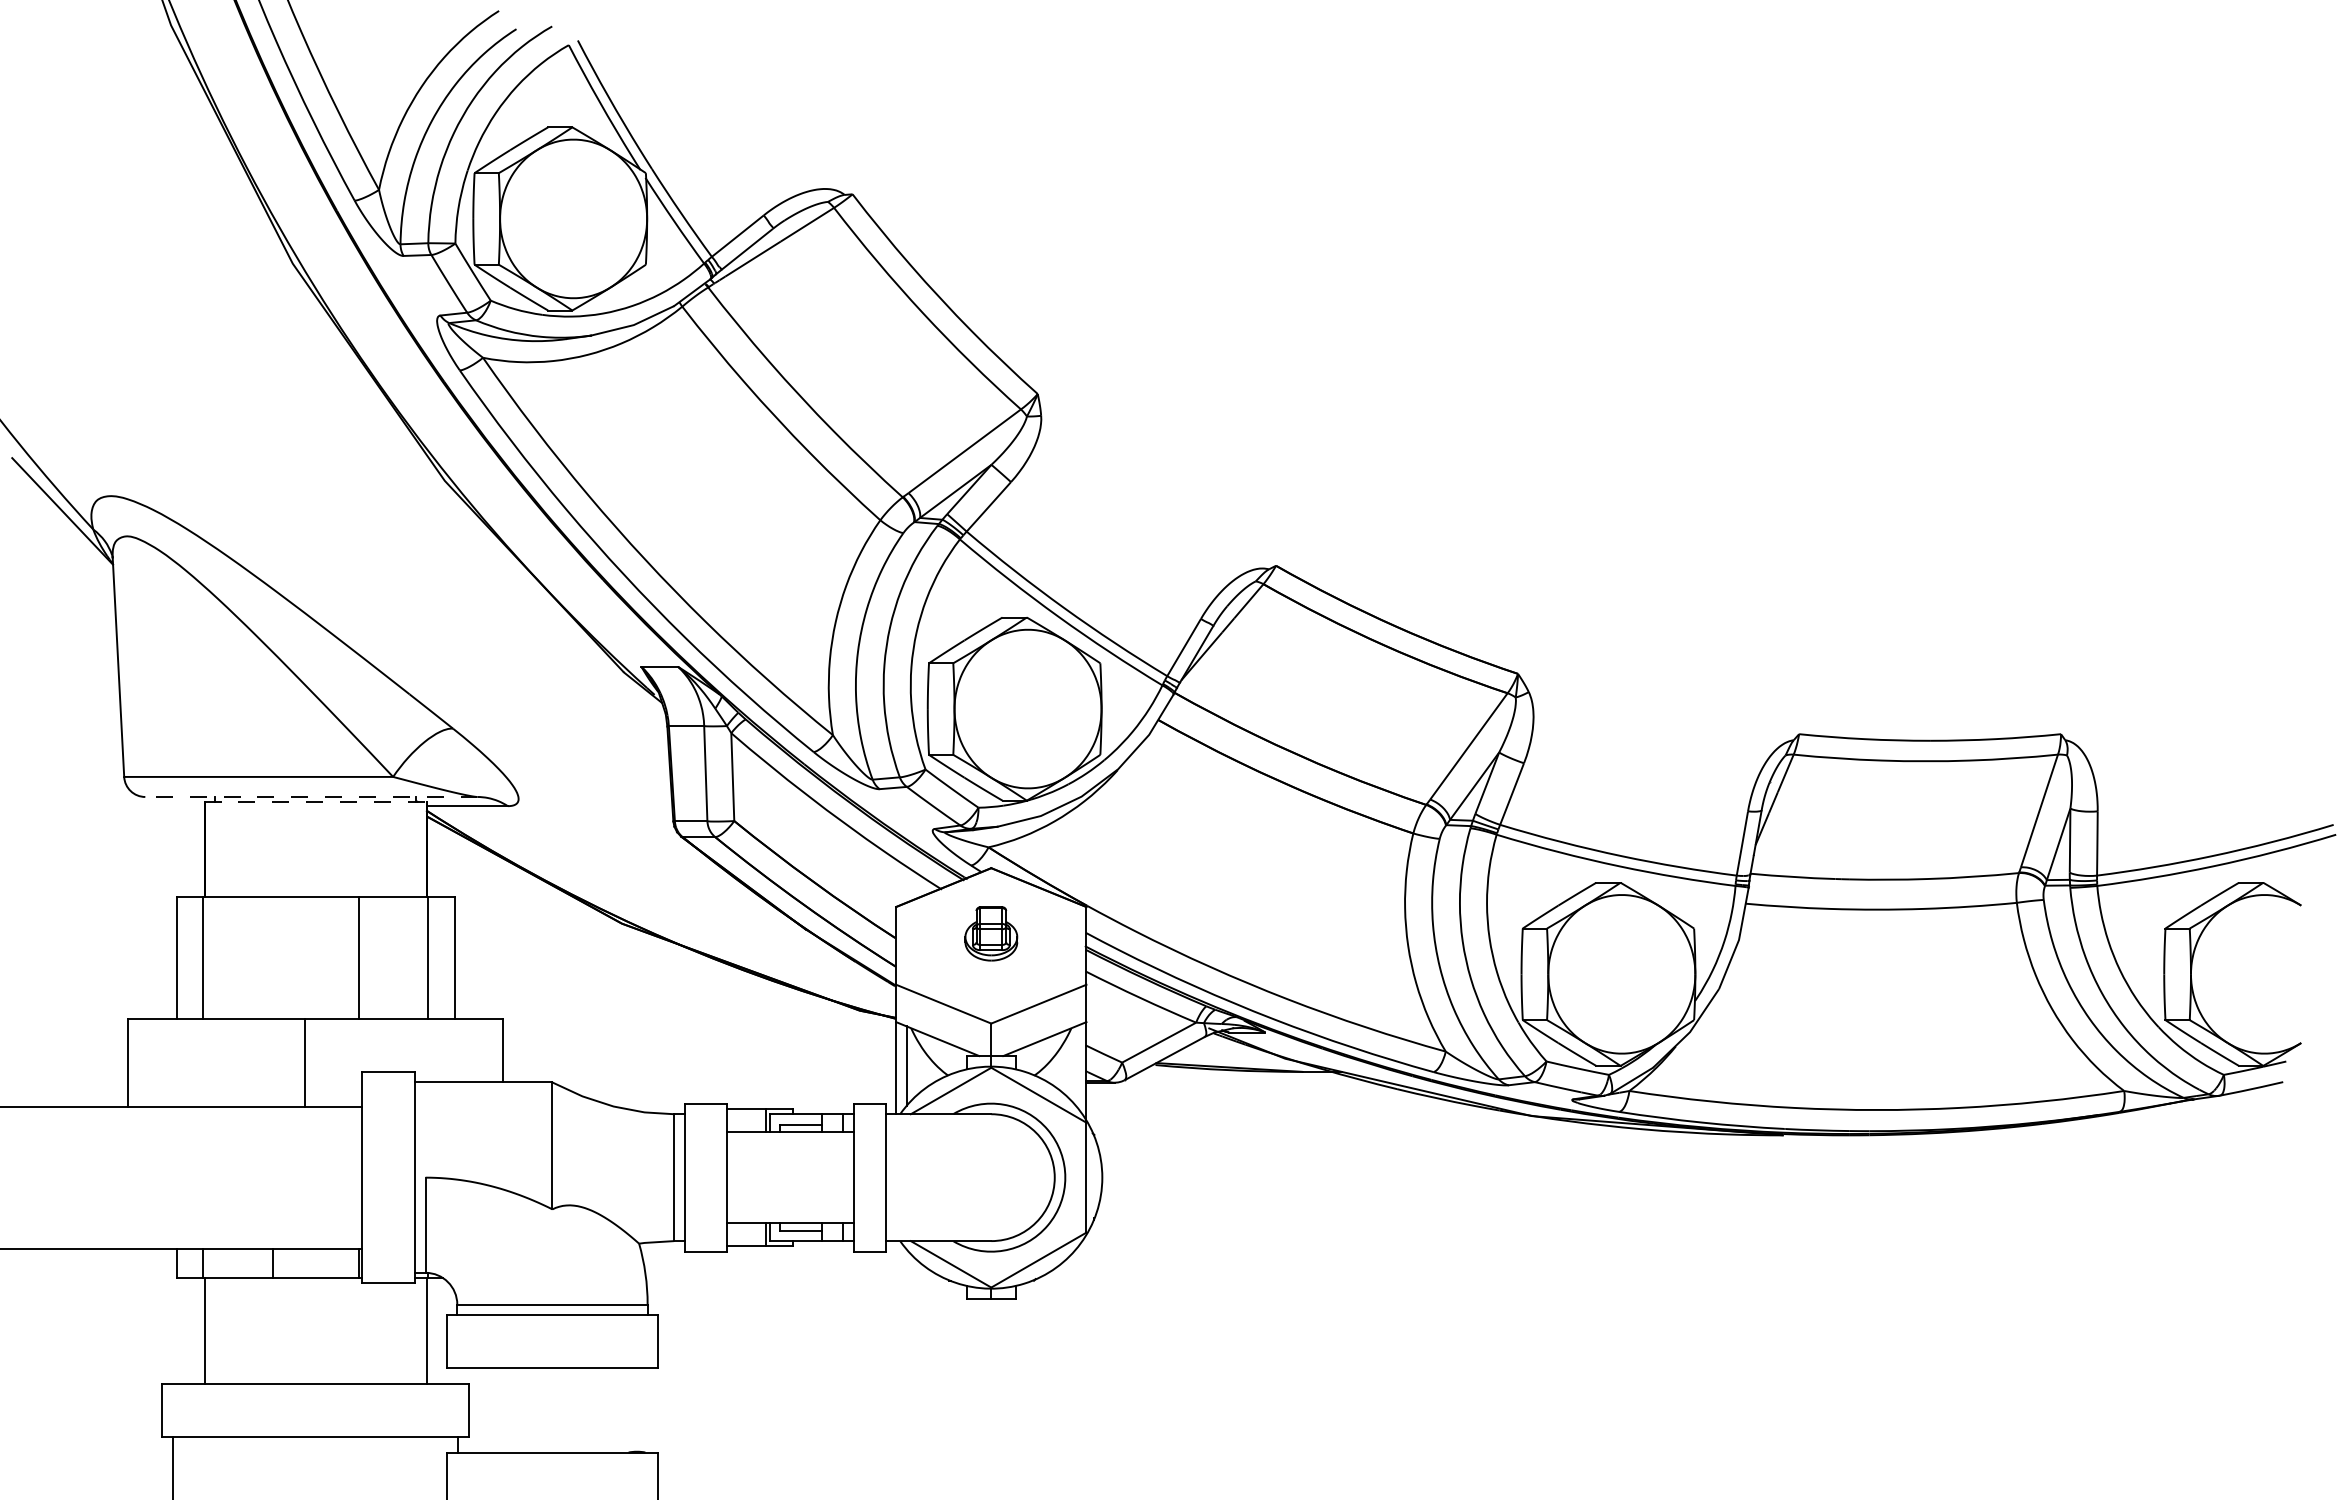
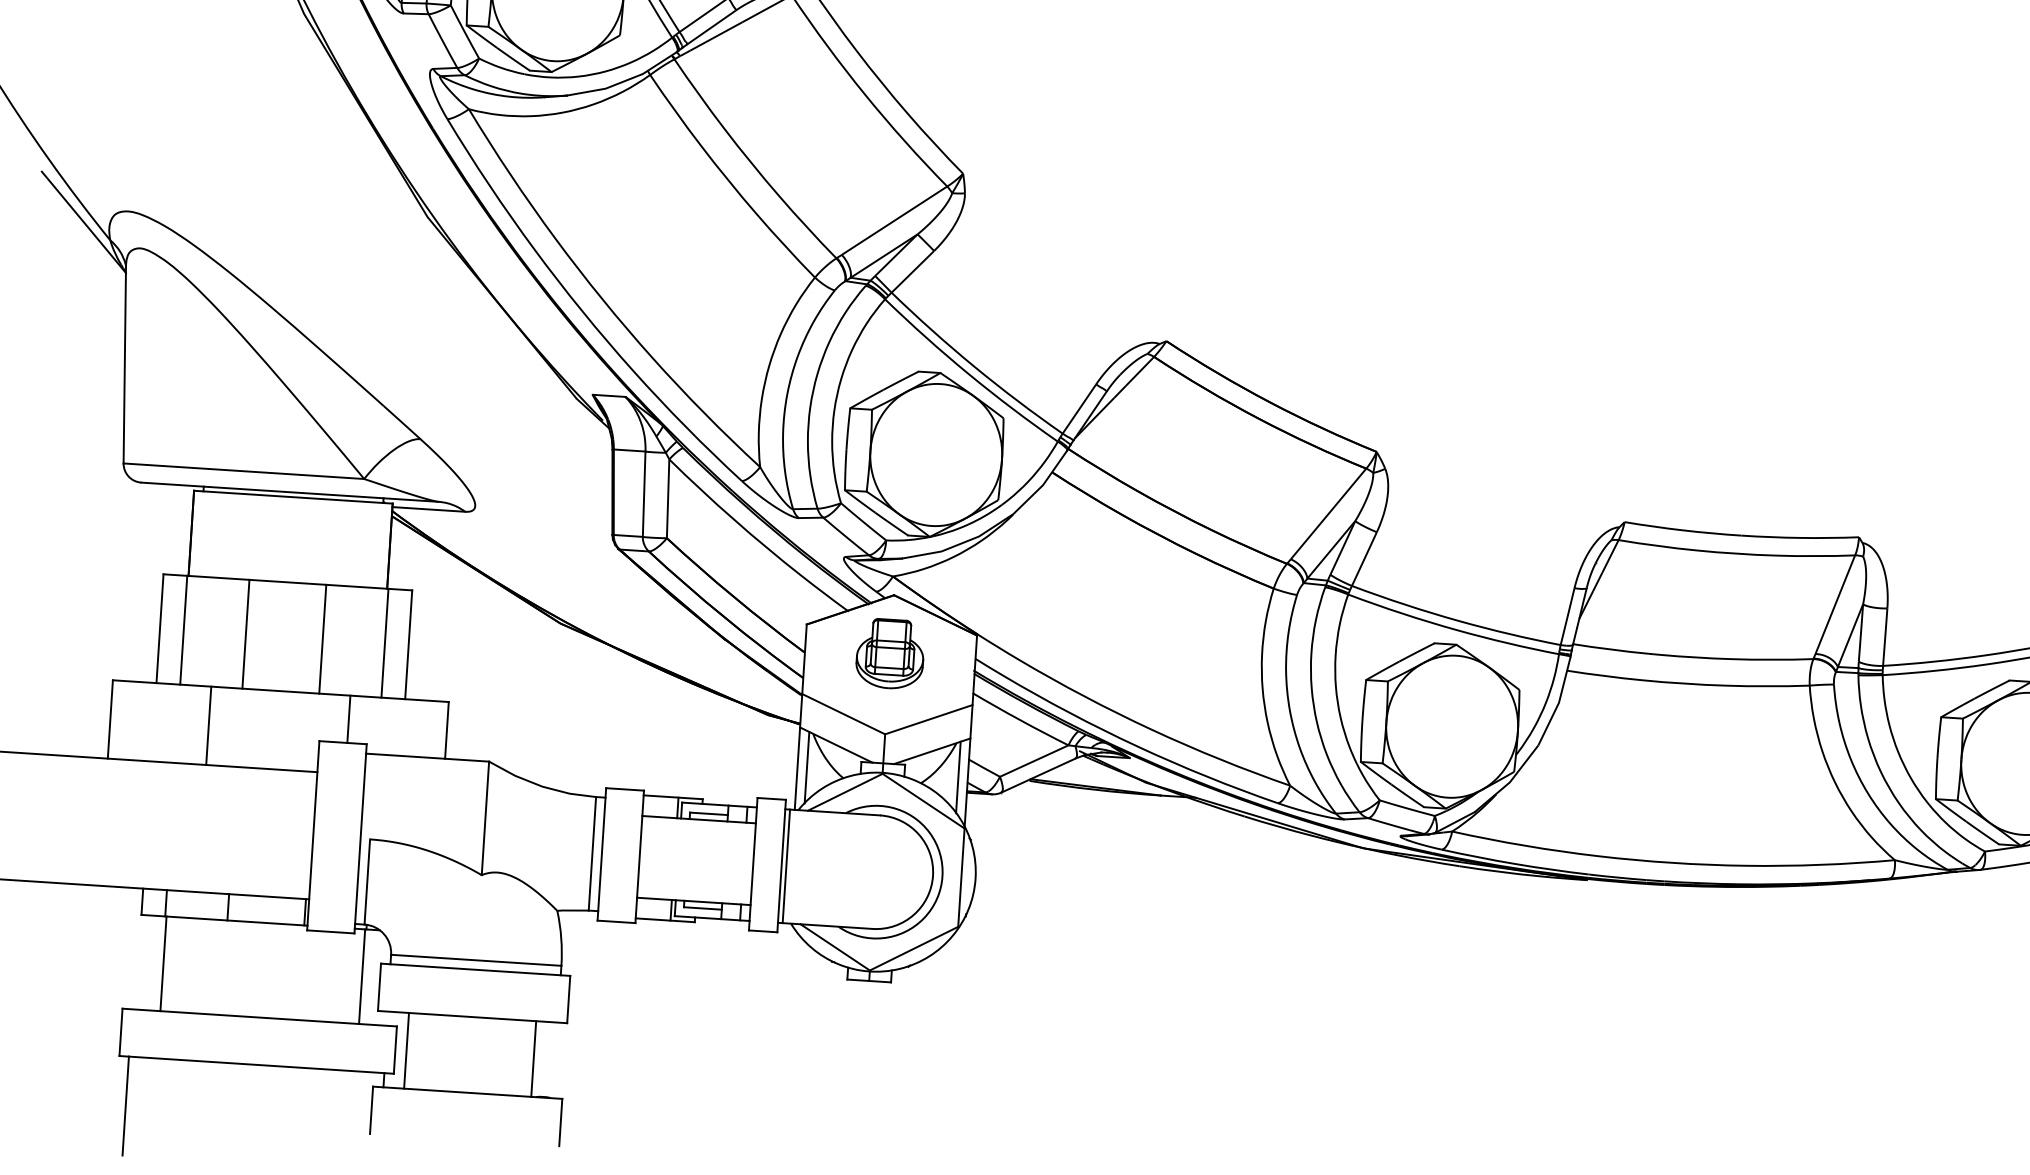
line: (310, 796) -> (289, 491), dashed -> solid
line: (315, 802) -> (293, 497), dashed -> solid
part: (991, 933) -> (890, 653), size x1.43
line: (272, 958) -> (245, 634), added
line: (393, 1045) -> (349, 719), added
line: (304, 1062) -> (208, 725), moved
line: (1075, 1066) -> (958, 777), added
line: (890, 1177) -> (786, 866), added
line: (481, 1410) -> (406, 1050), added
line: (623, 1410) -> (533, 1059), added

